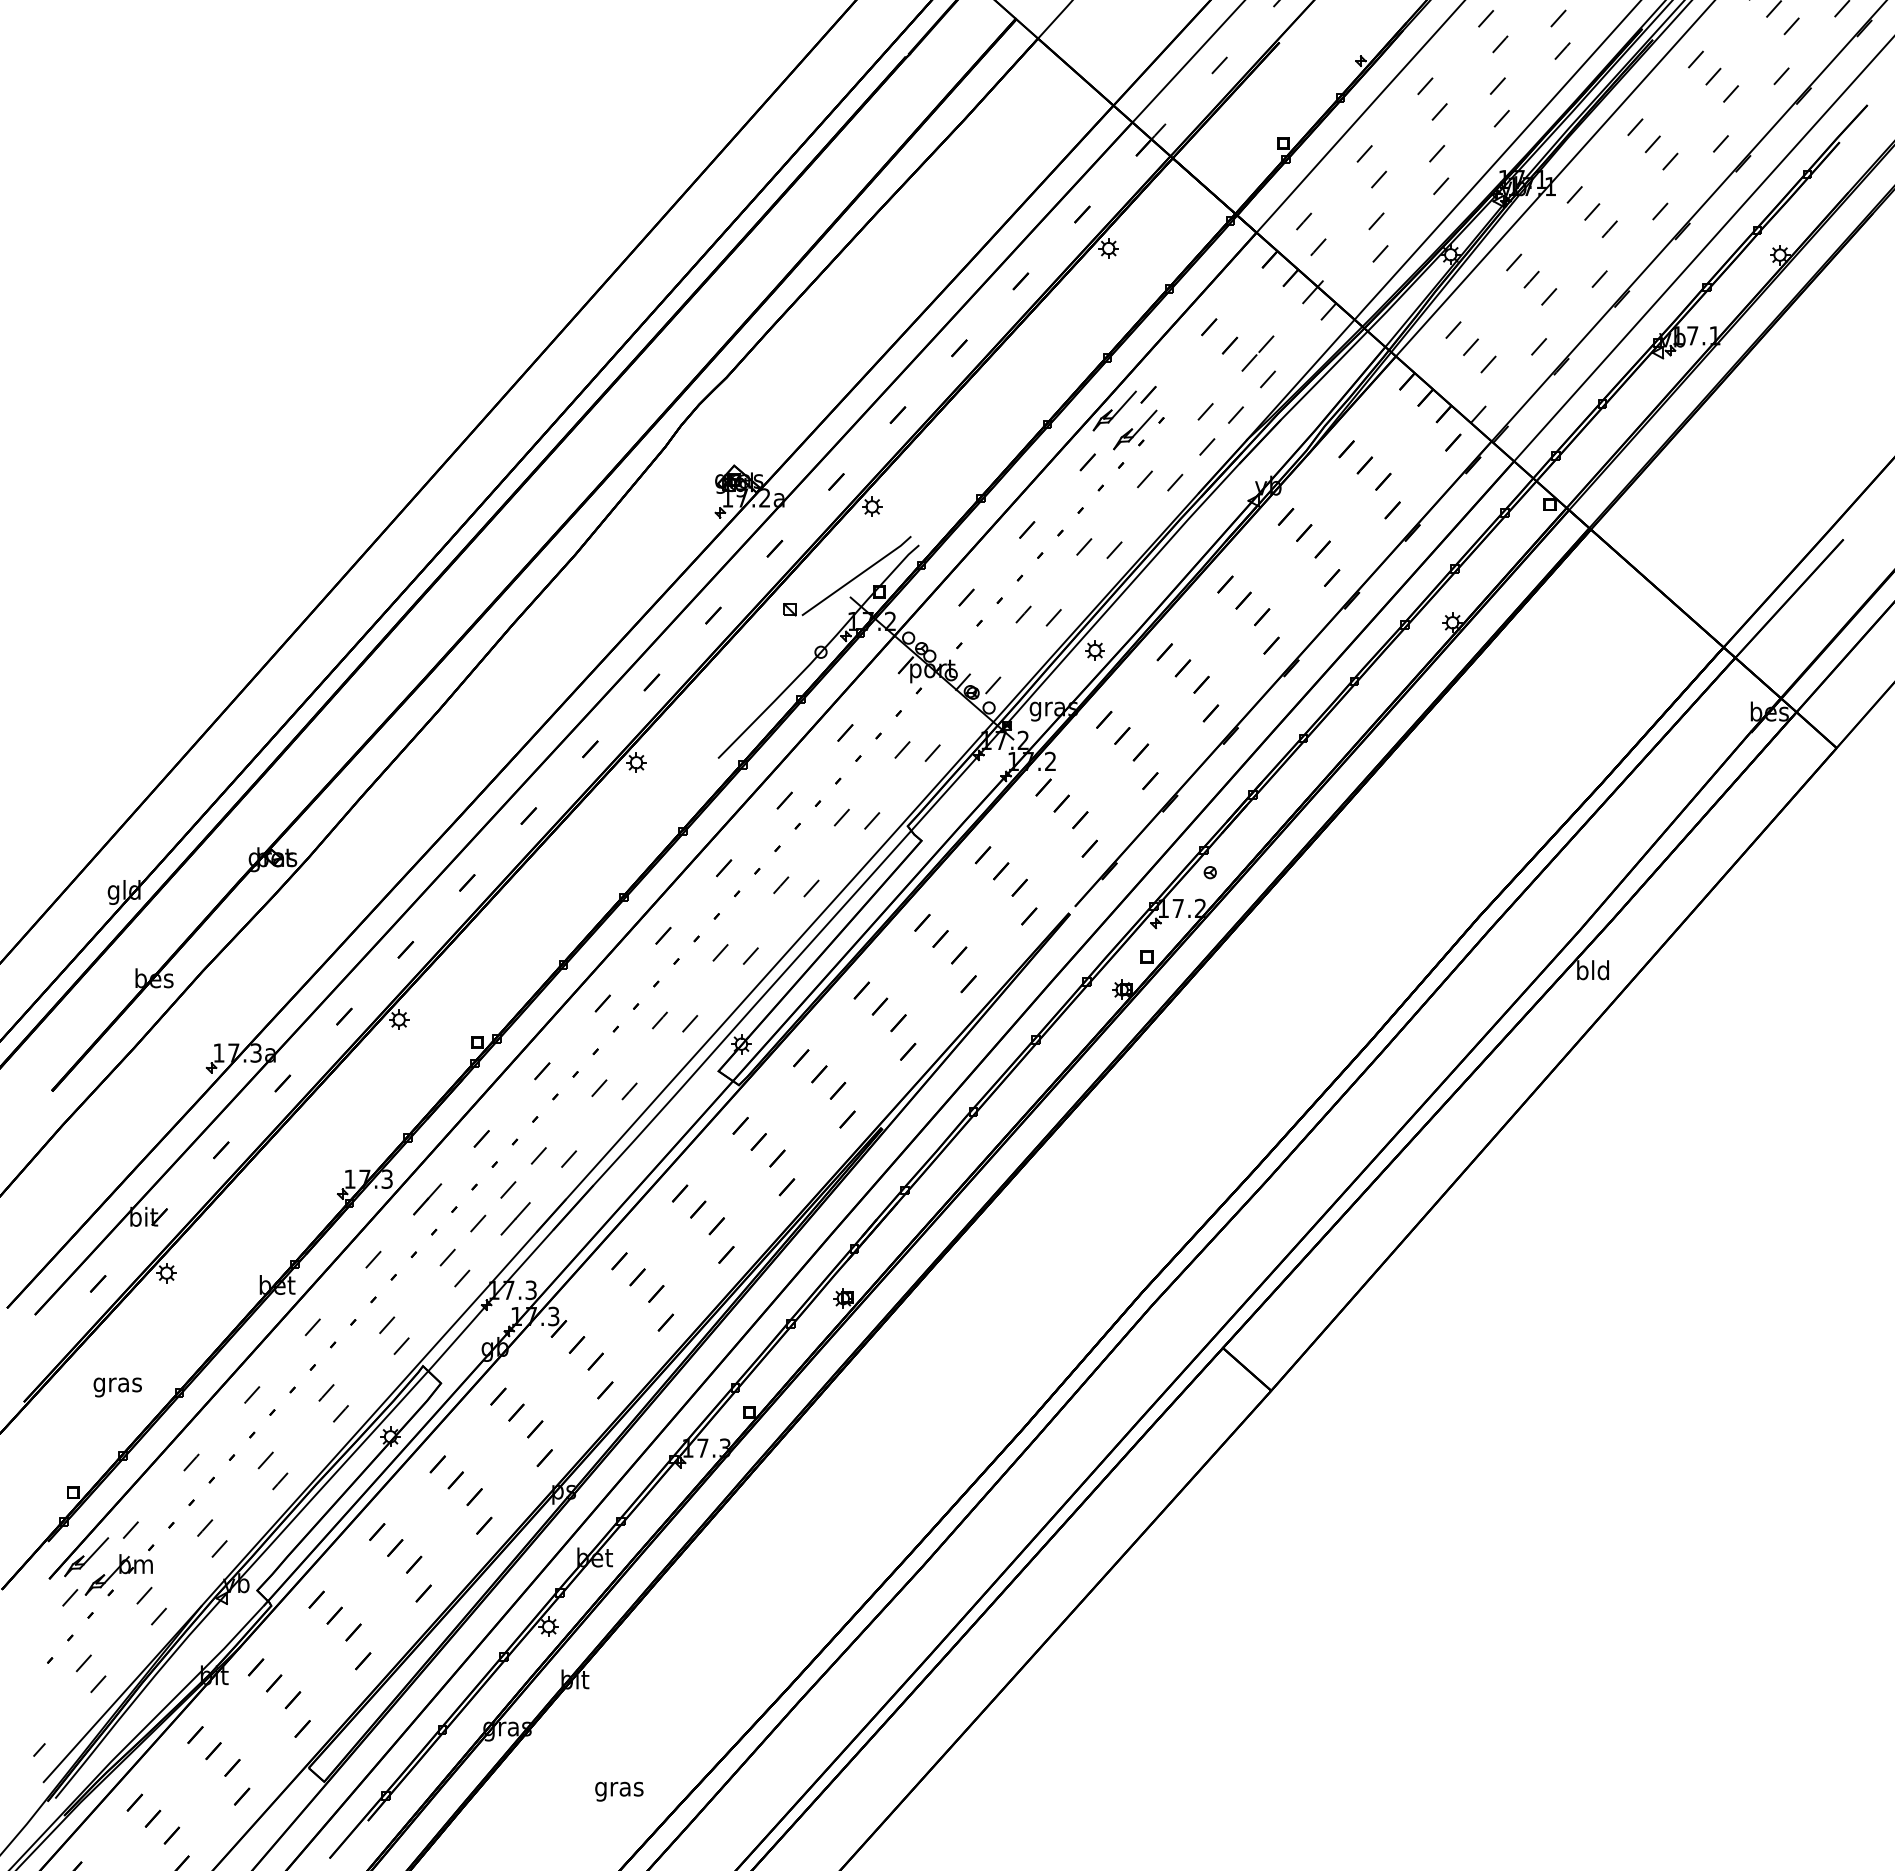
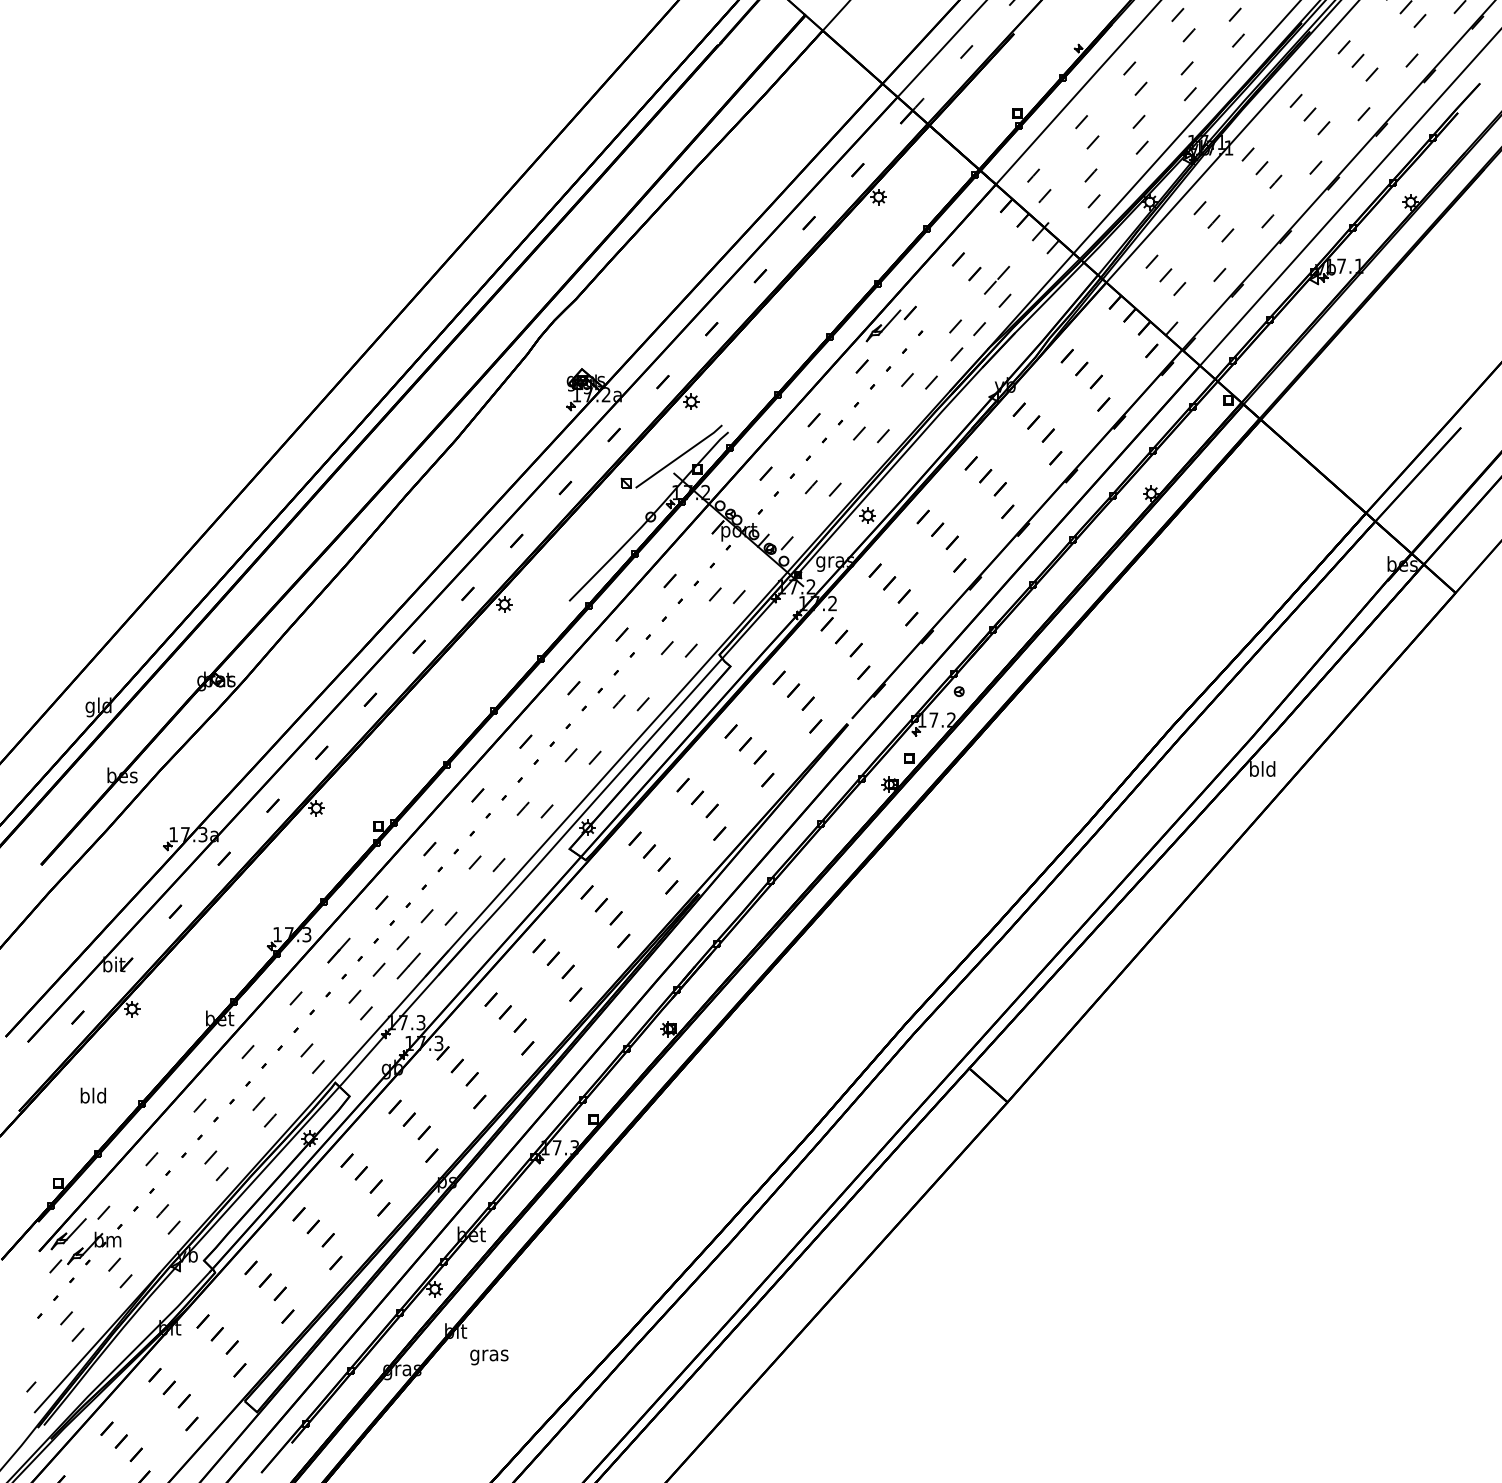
part: (1135, 429) -> (899, 340), removed
text: (117, 1384) -> (93, 1097), gras -> bld
text: (619, 1791) -> (489, 1357), moved

